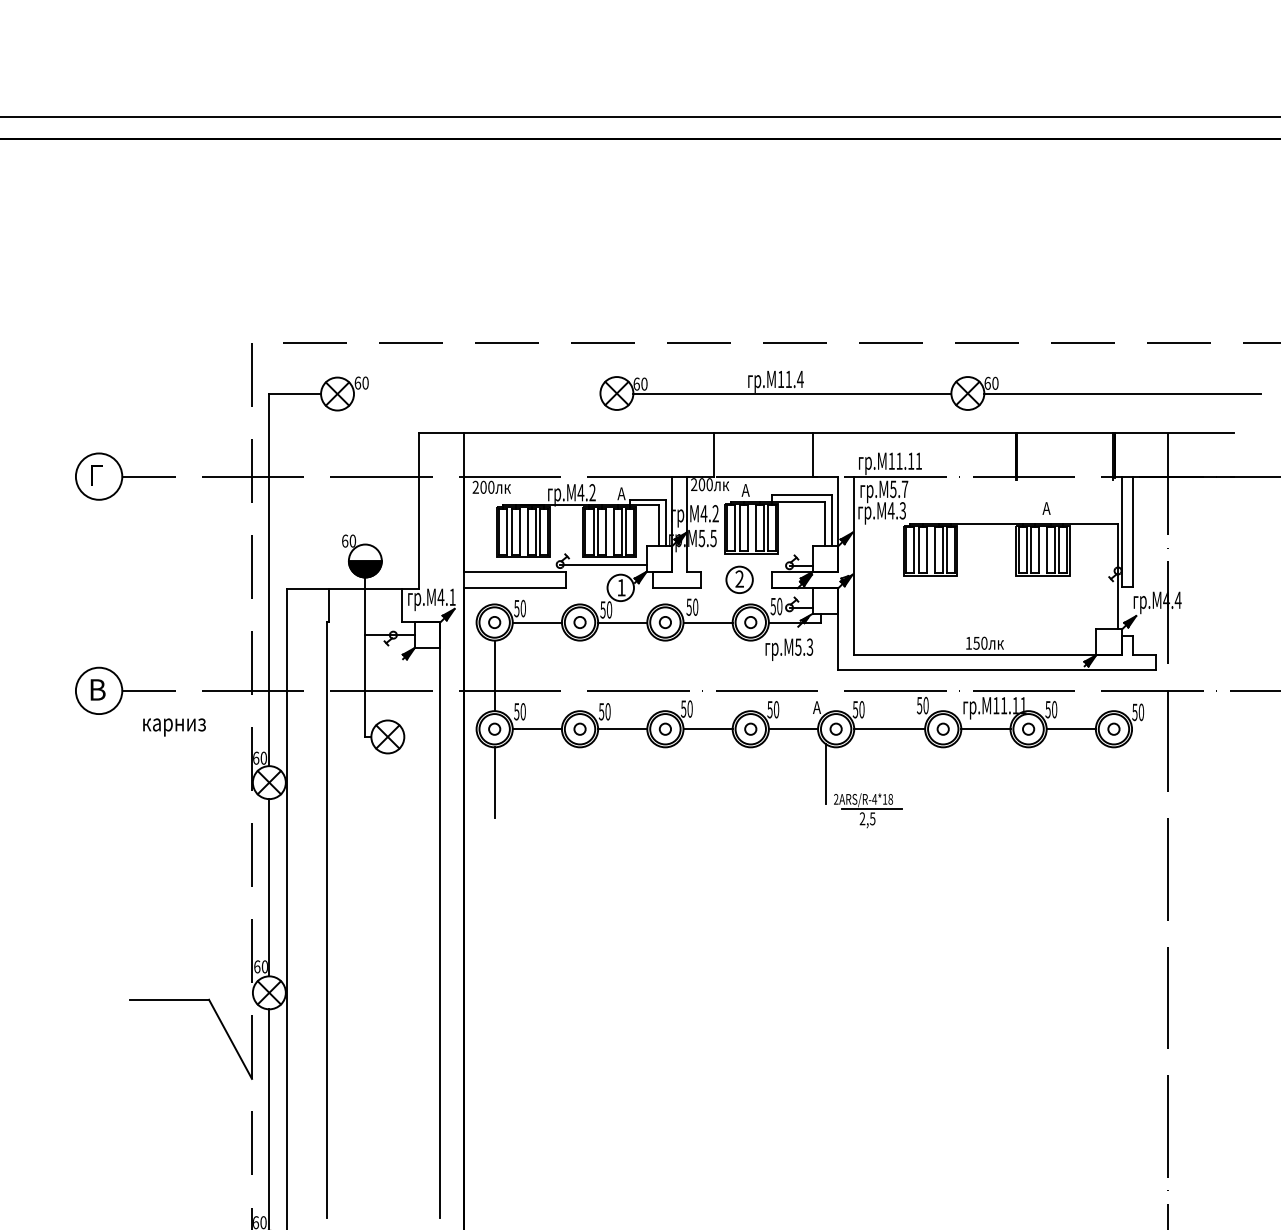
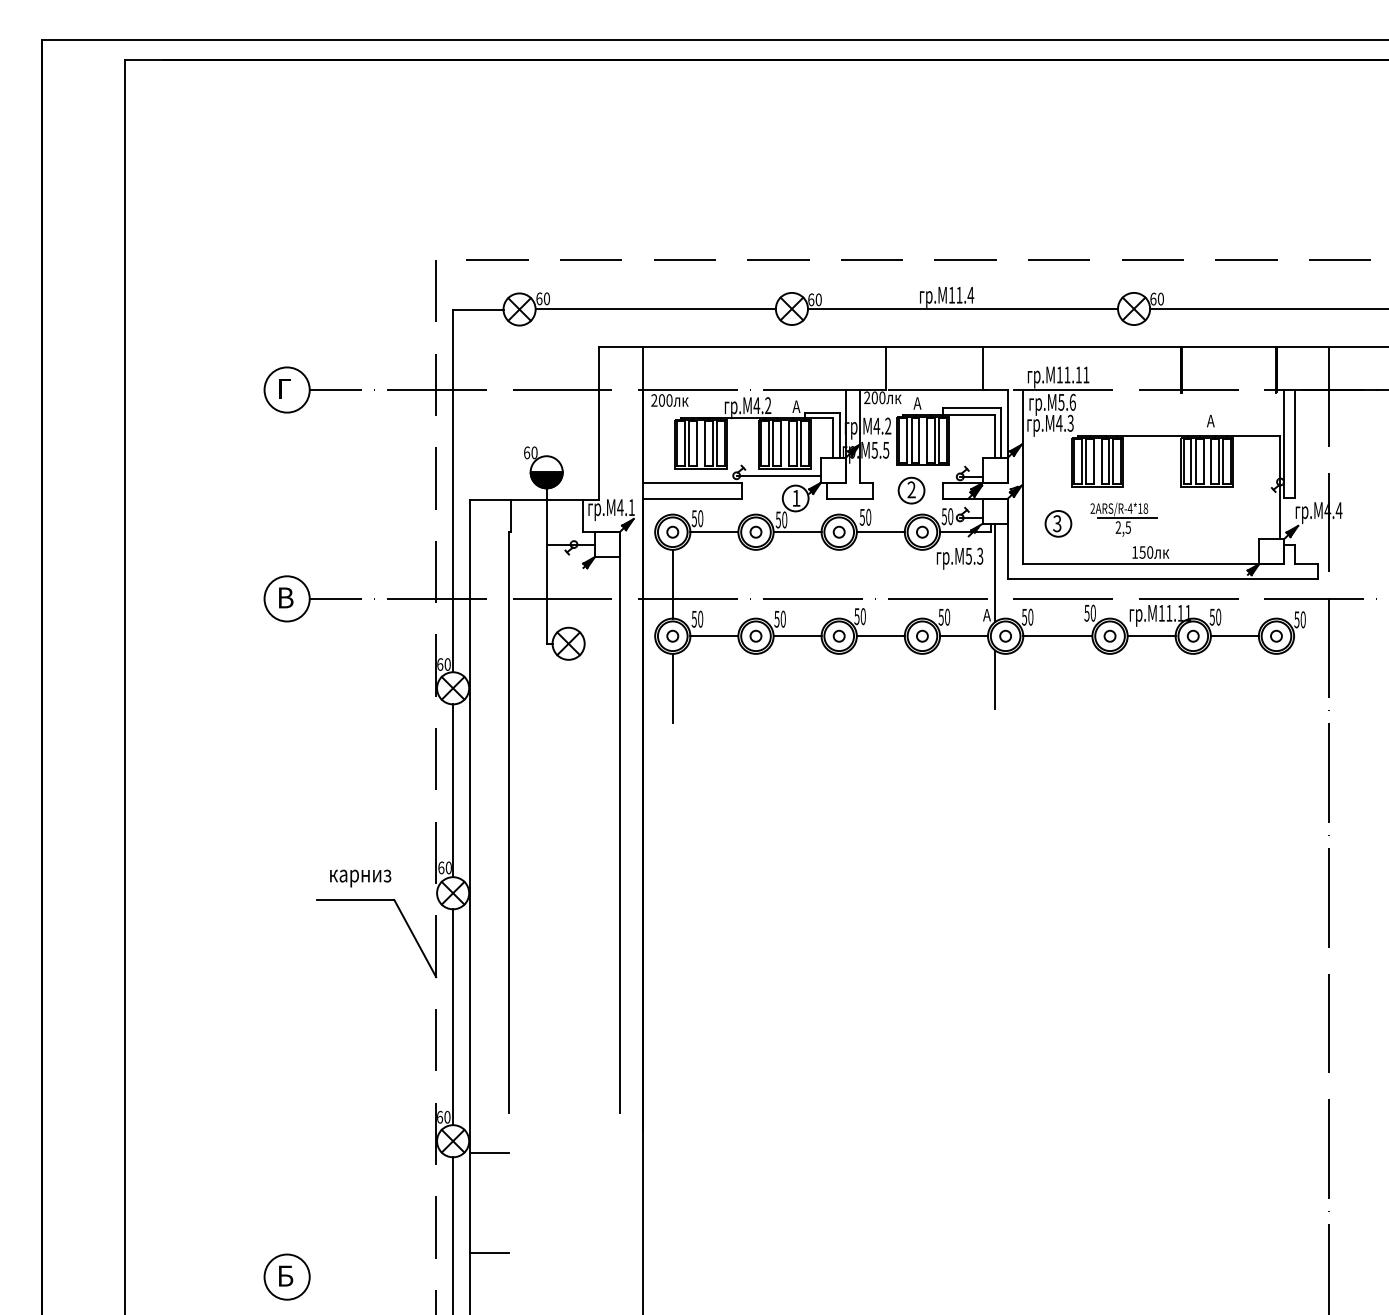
line: (476, 393) -> (655, 308), added
text: (904, 488) -> (1072, 401), 5.7 -> 5.6
part: (890, 613) -> (1058, 523), added
line: (825, 663) -> (995, 572), added
text: (174, 727) -> (360, 878), moved
part: (867, 810) -> (1123, 519), moved

